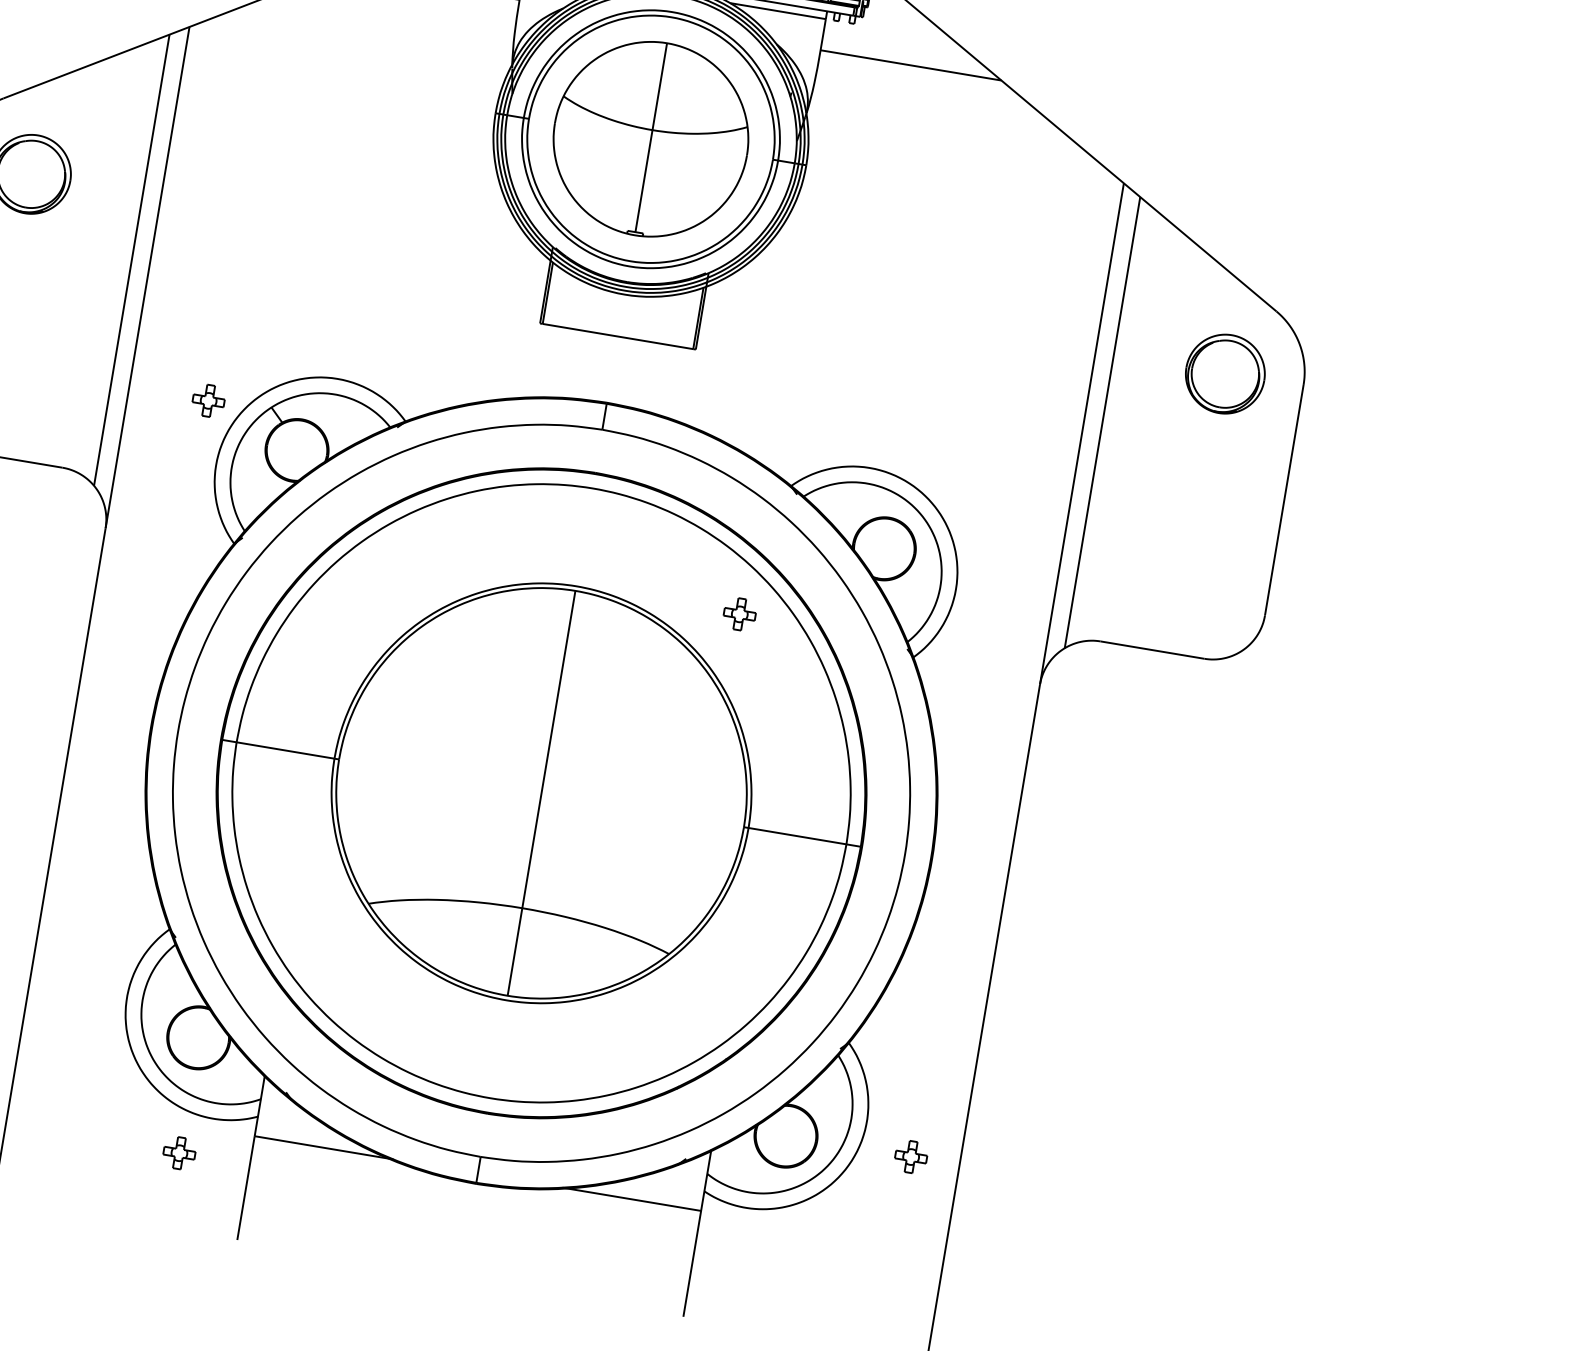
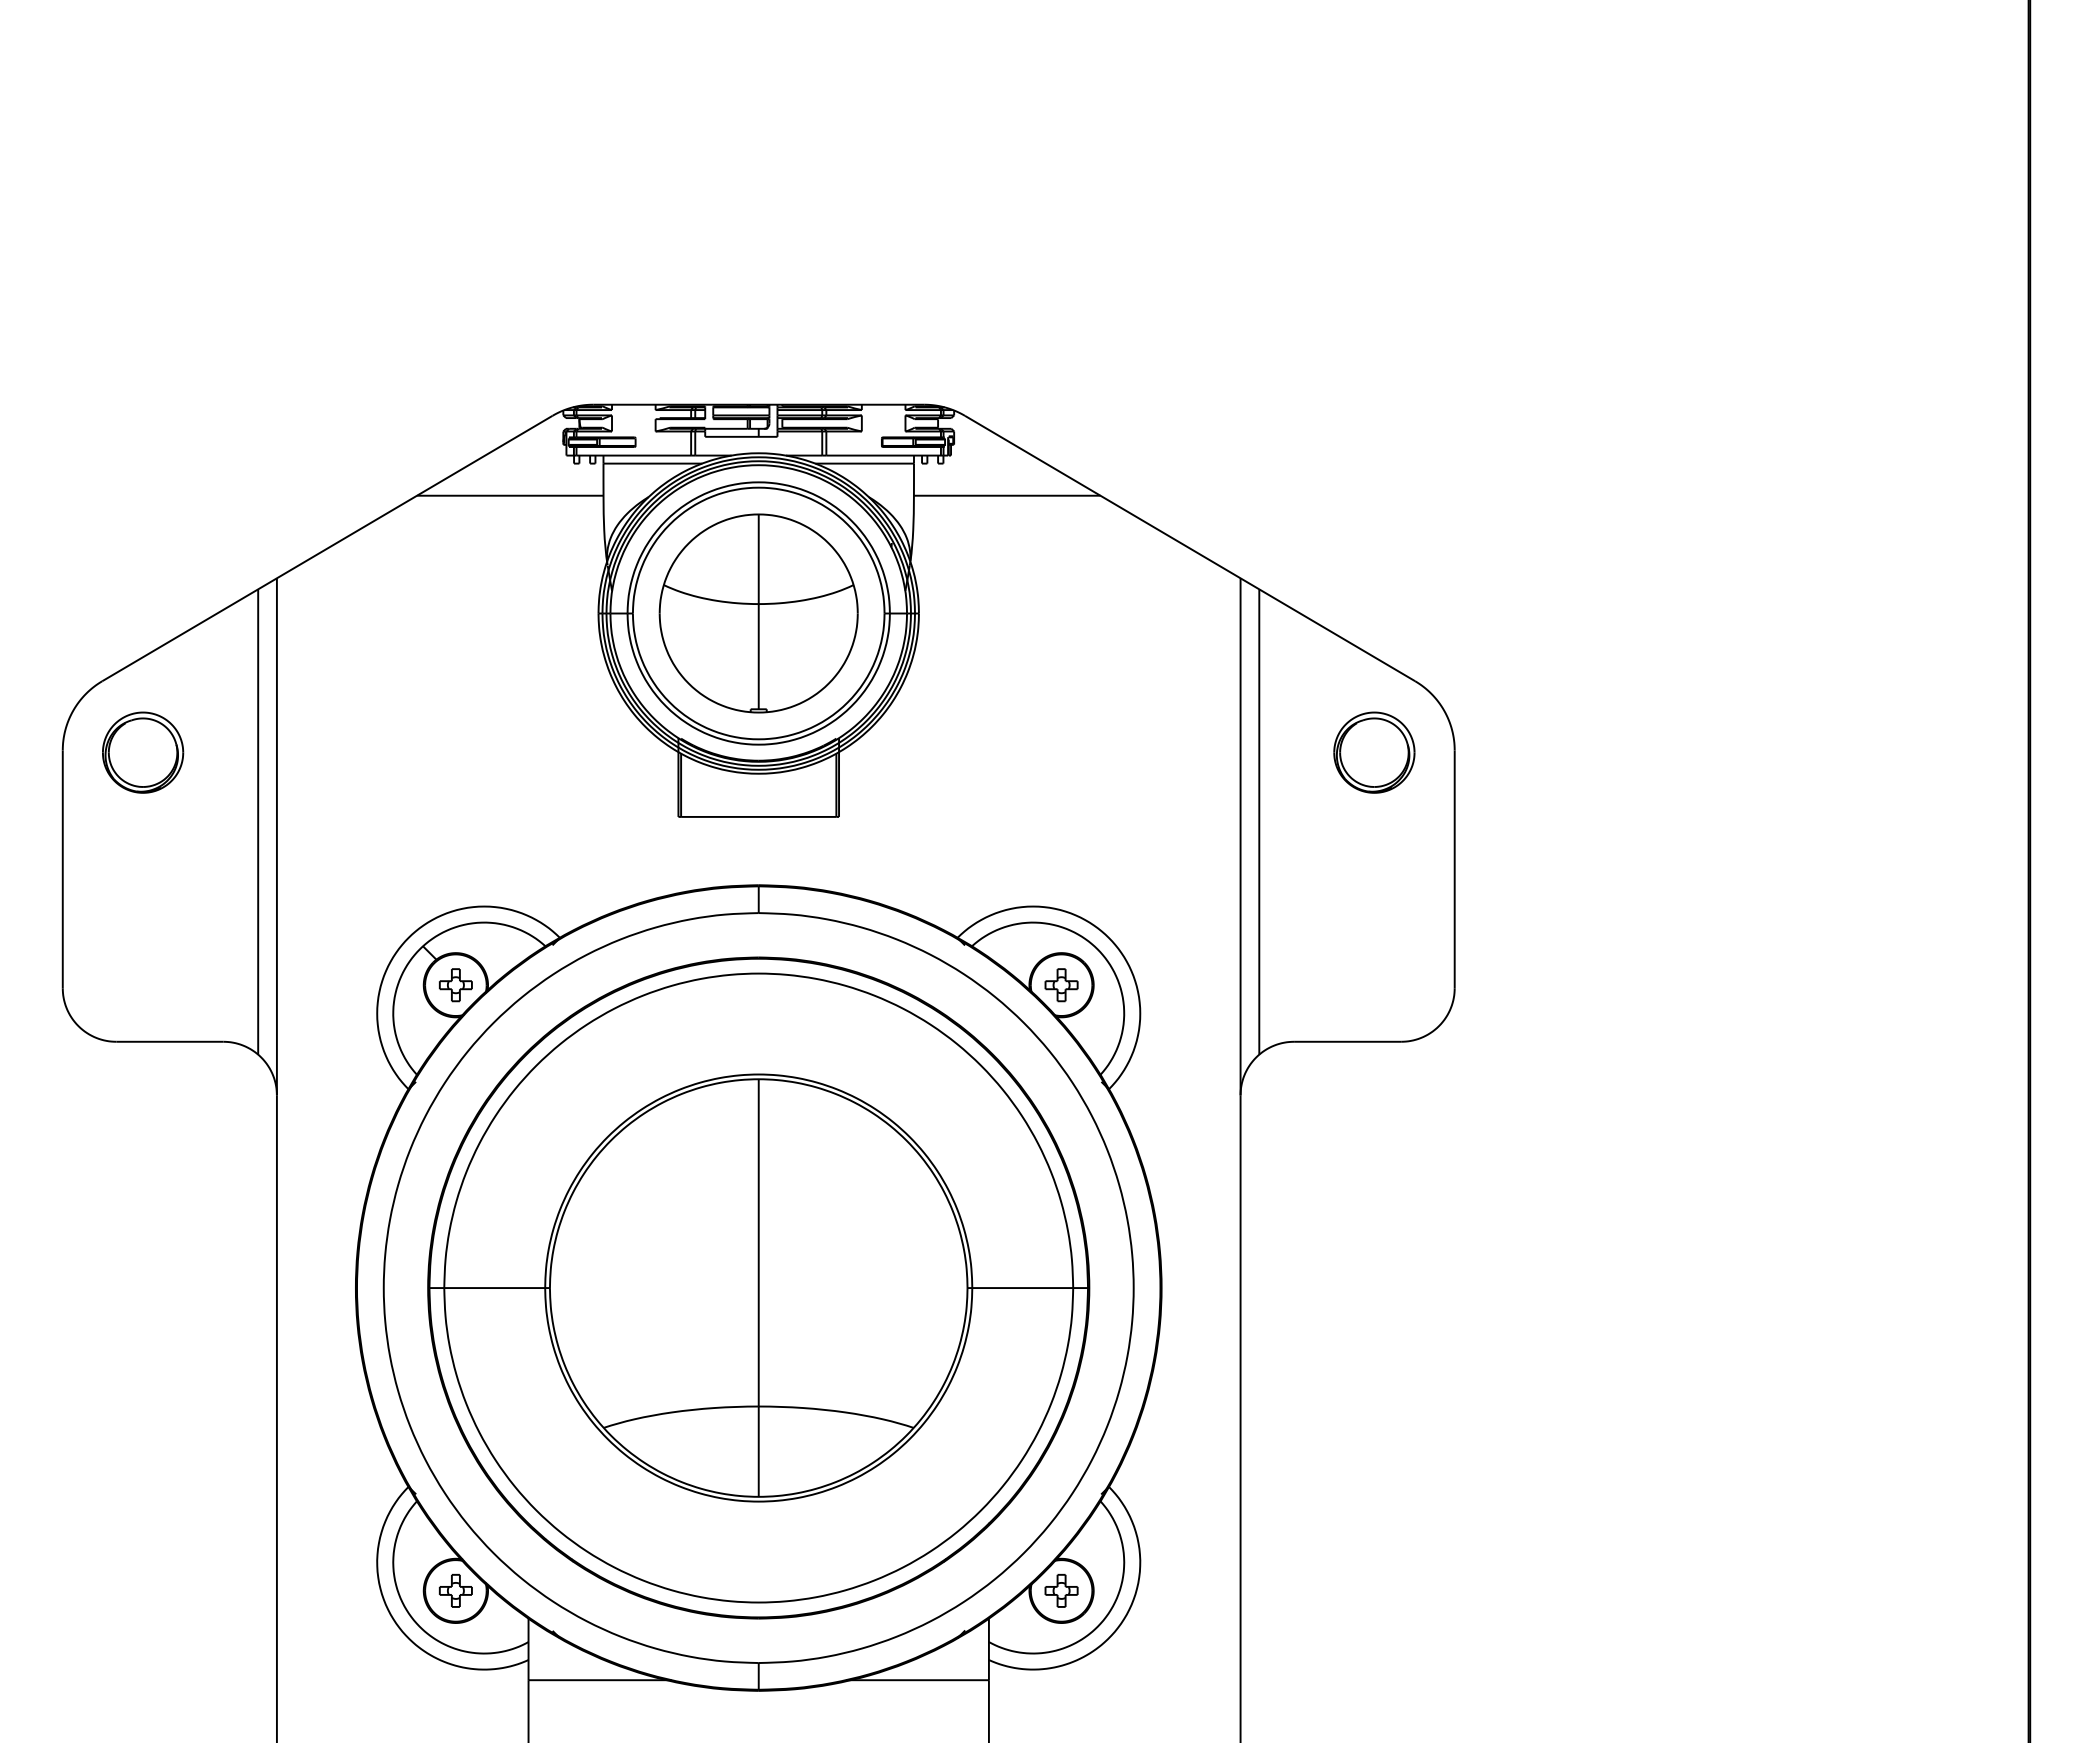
part: (208, 401) -> (455, 985), moved
part: (739, 614) -> (1061, 985), moved
part: (179, 1152) -> (455, 1590), moved
part: (911, 1156) -> (1061, 1590), moved

